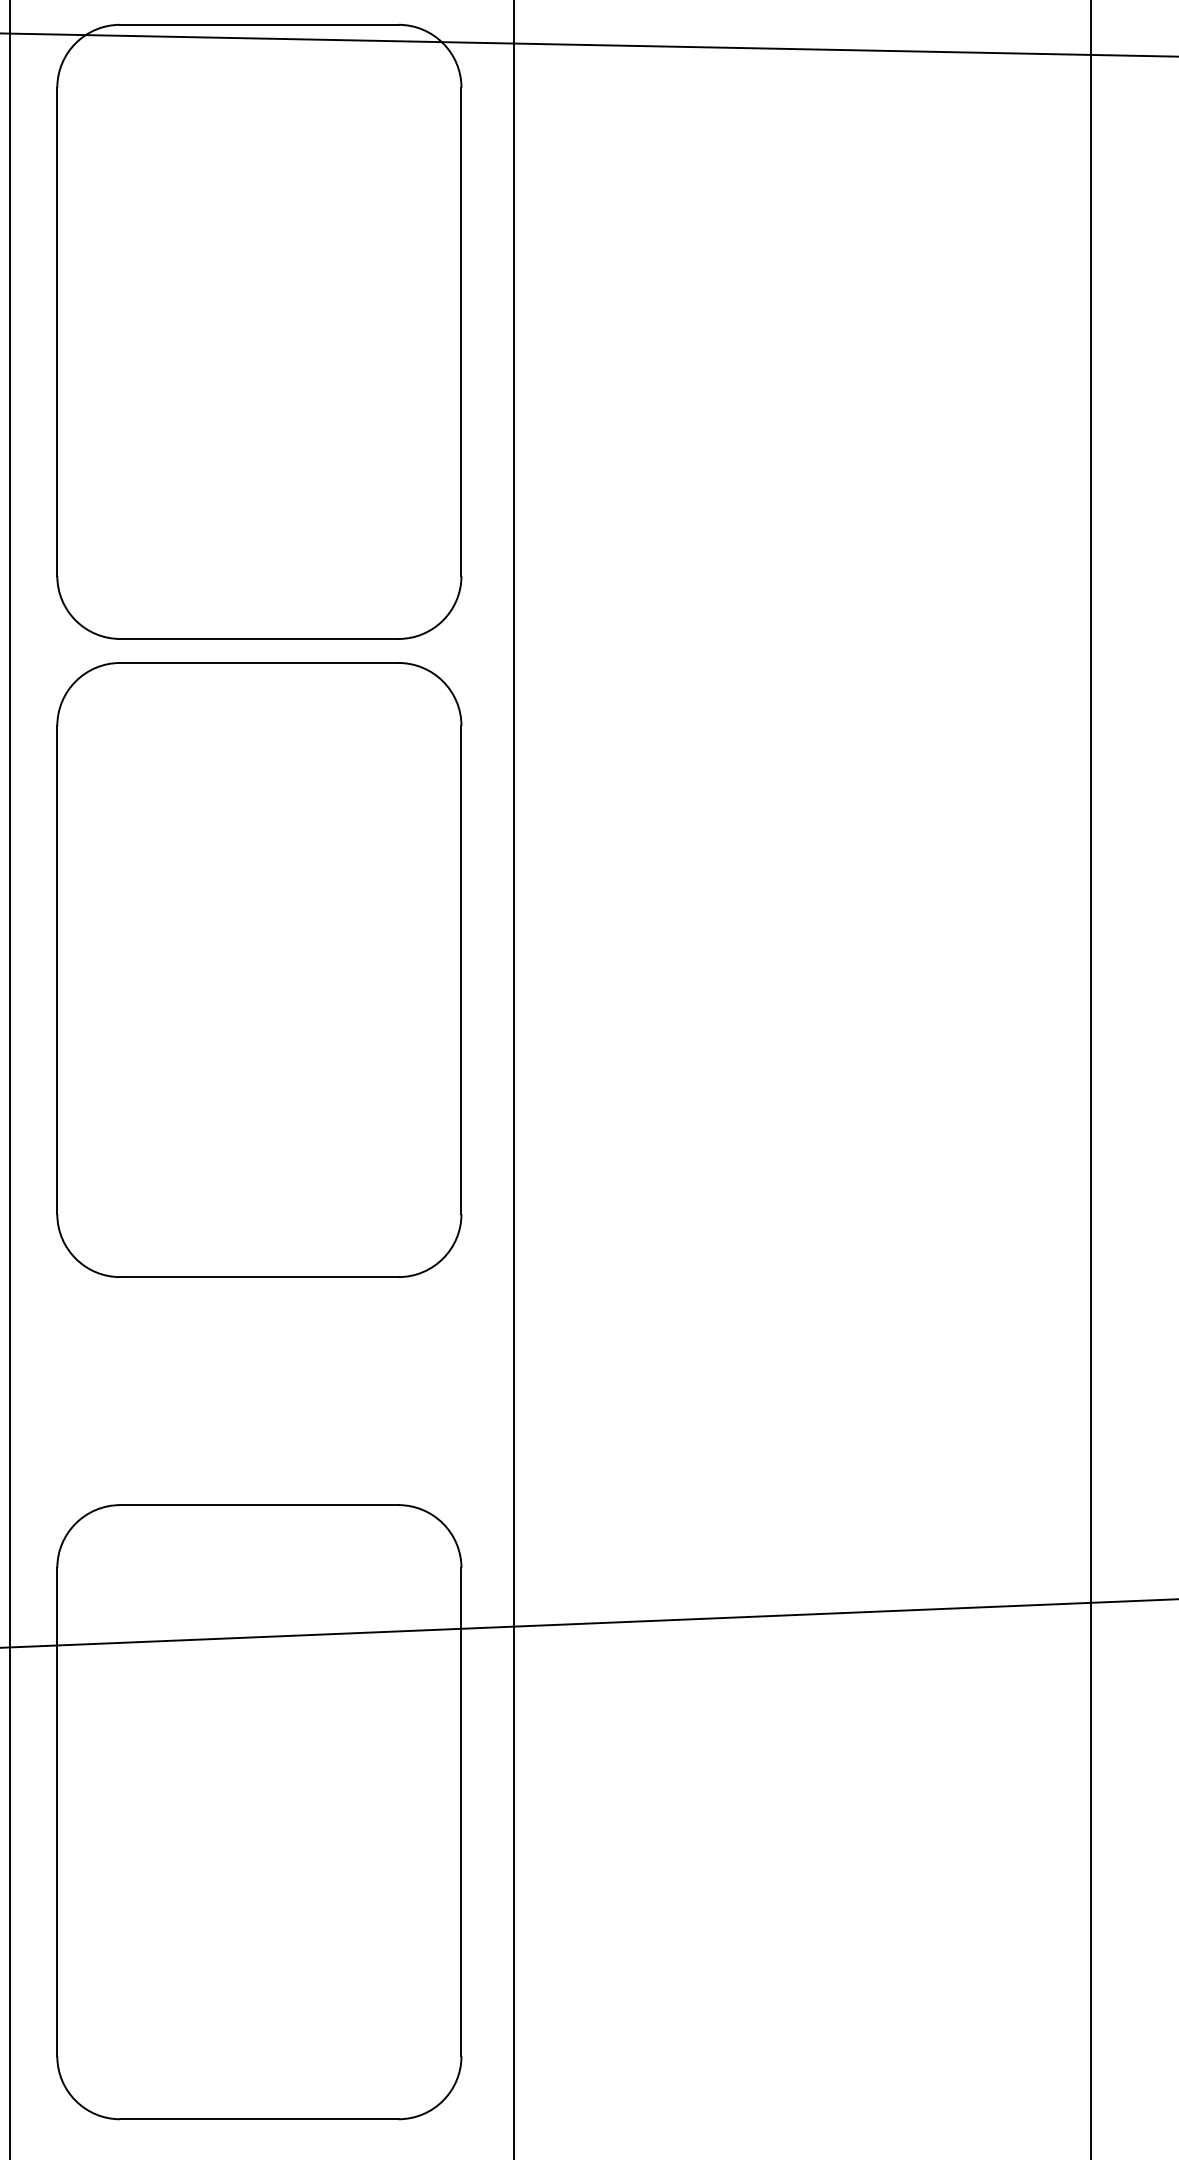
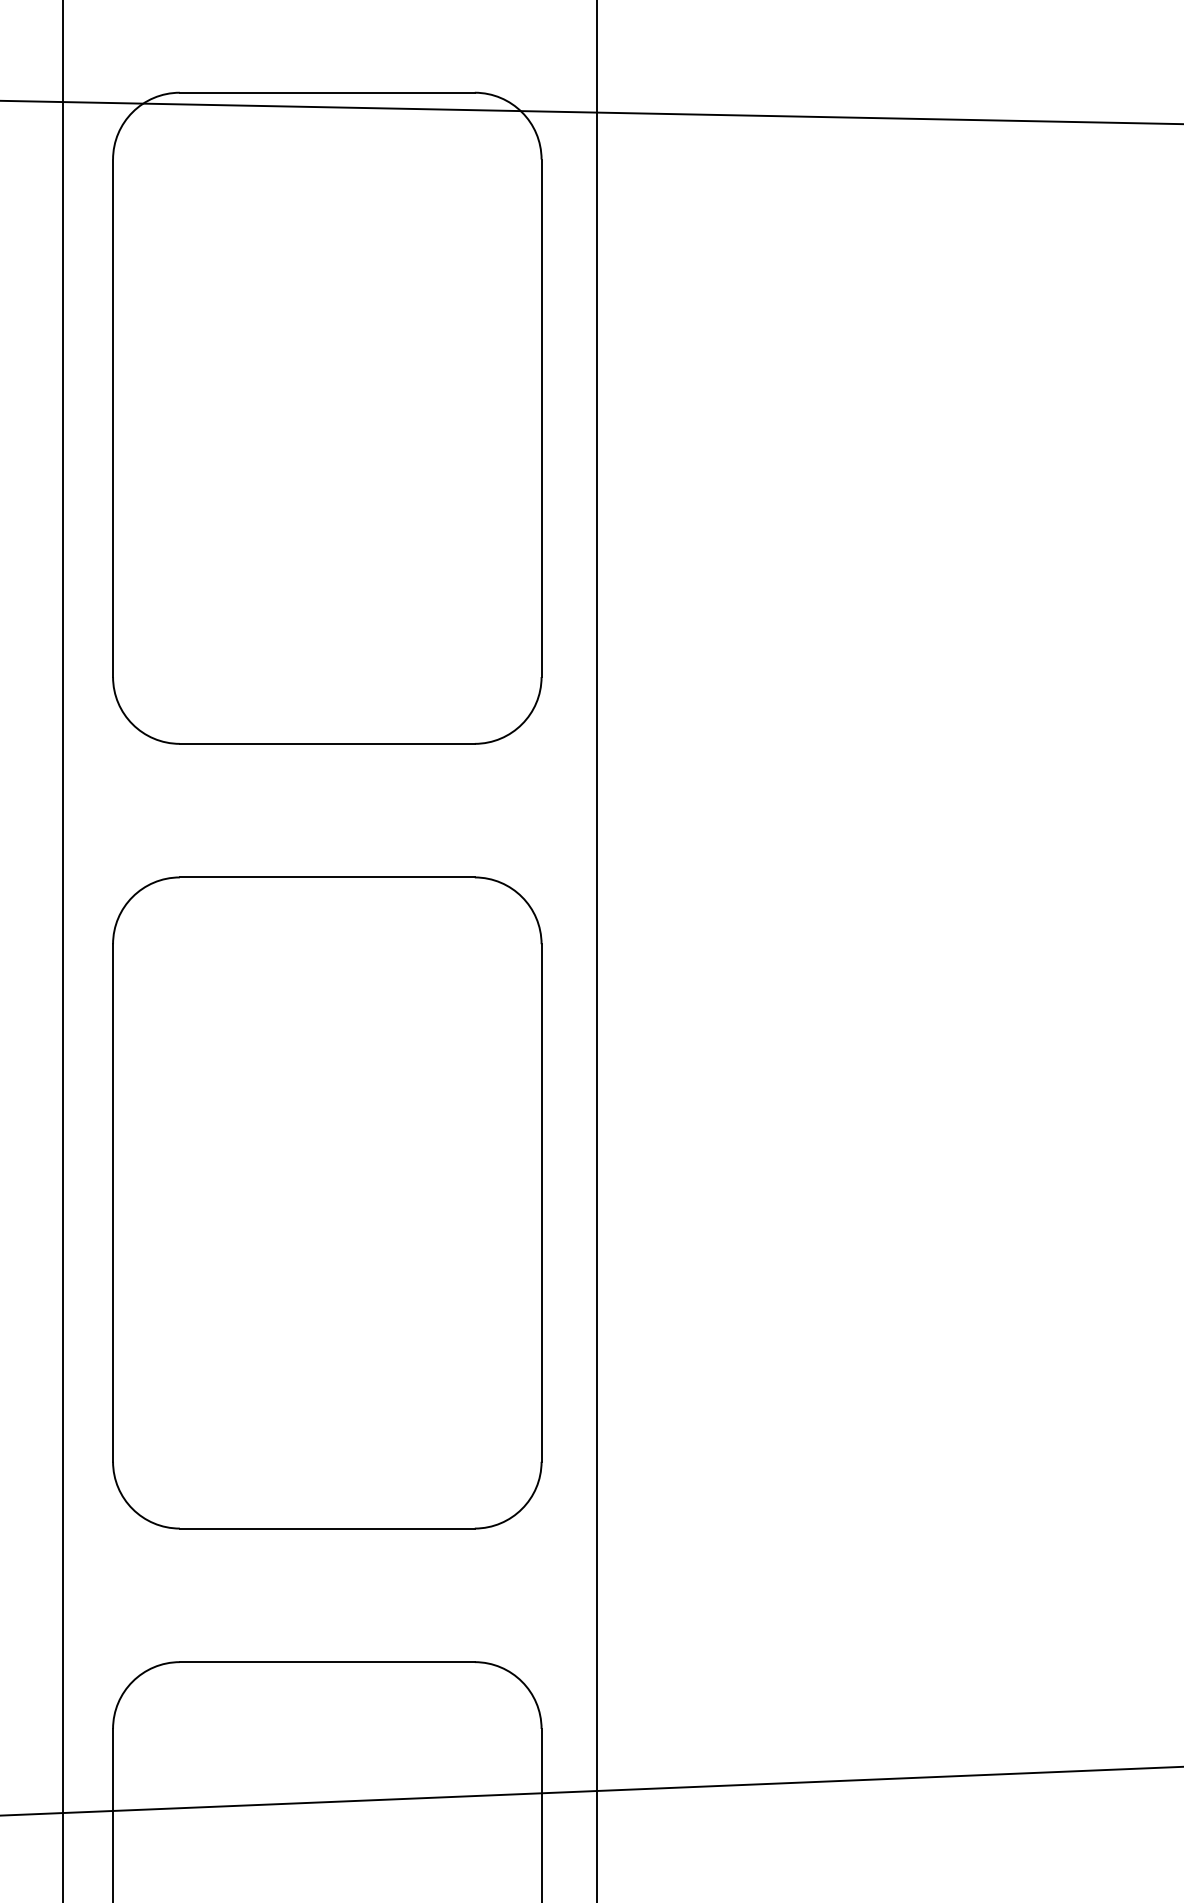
part: (259, 969) -> (327, 1202), moved

